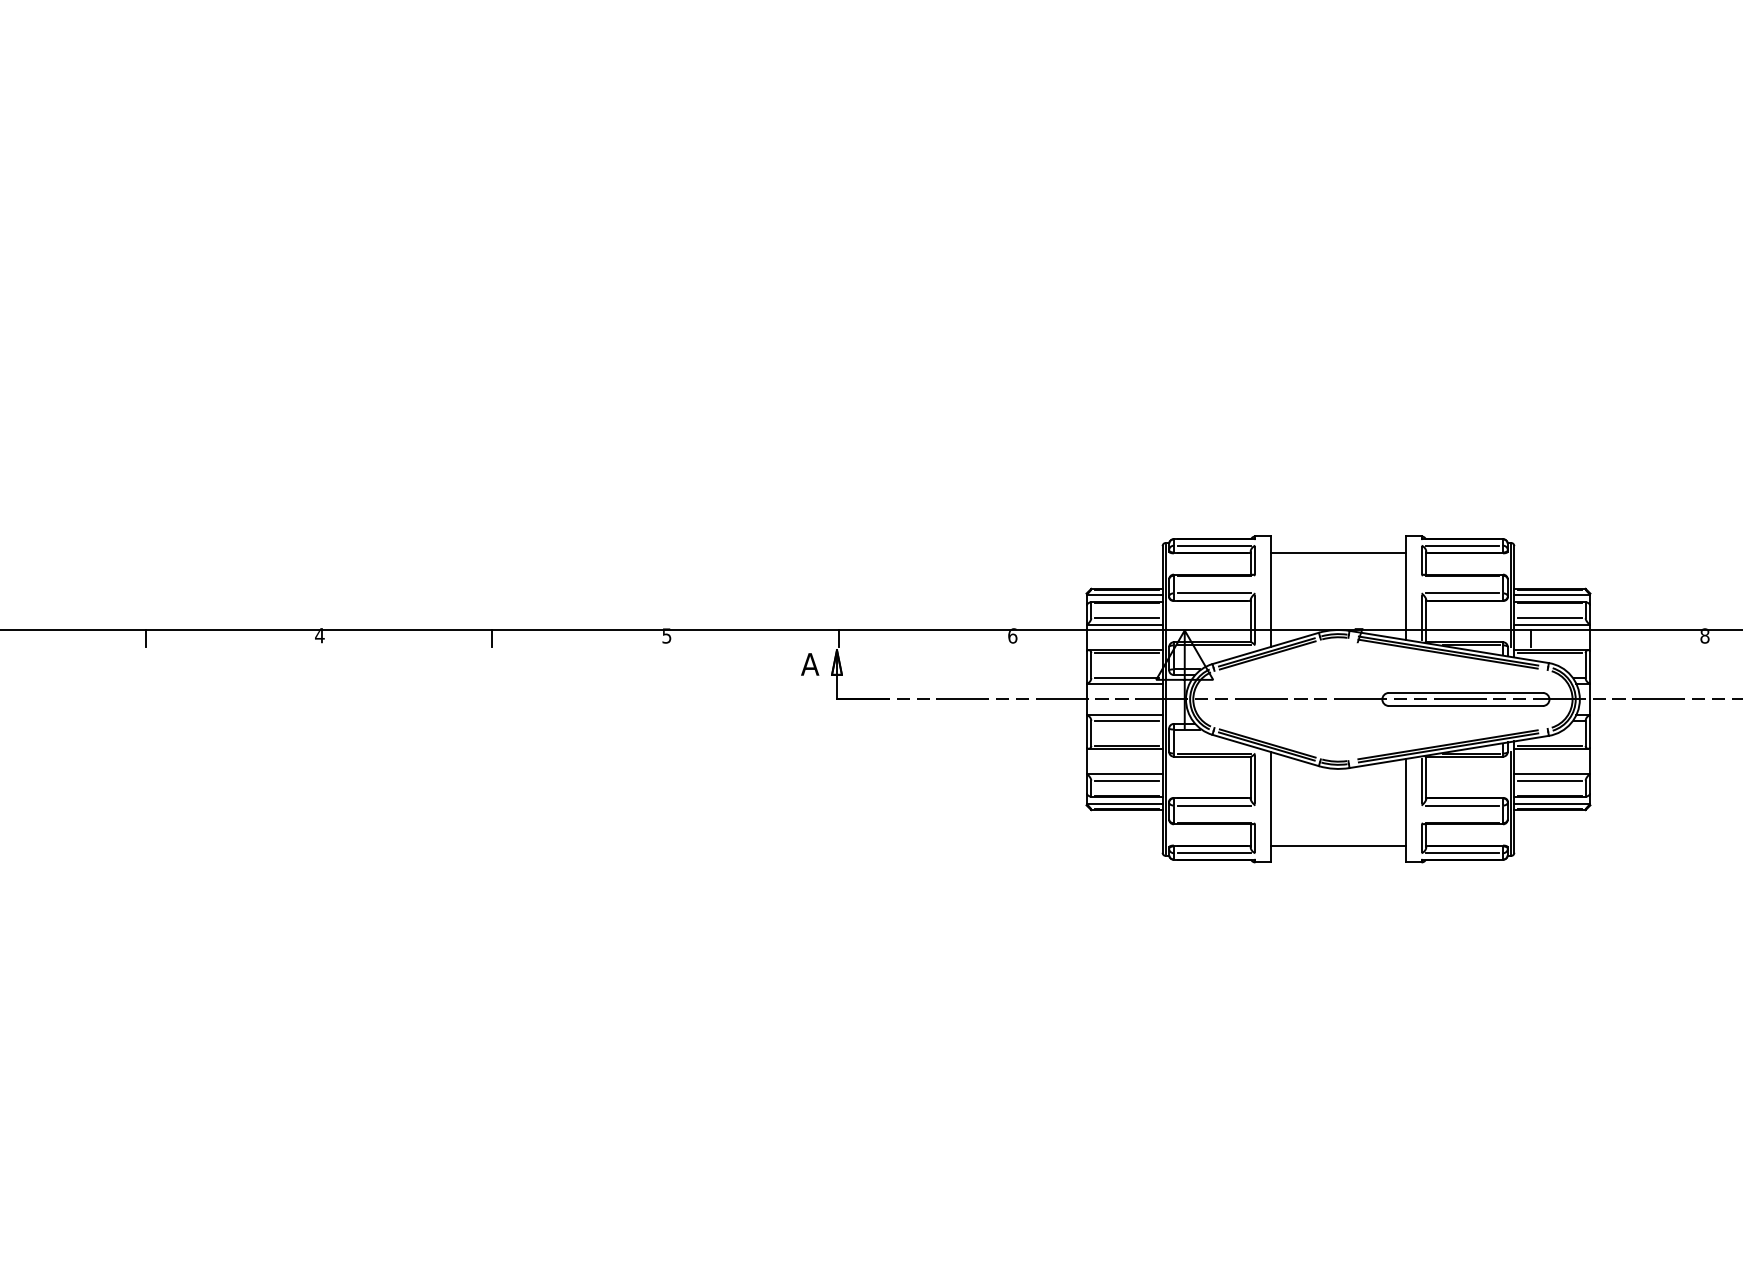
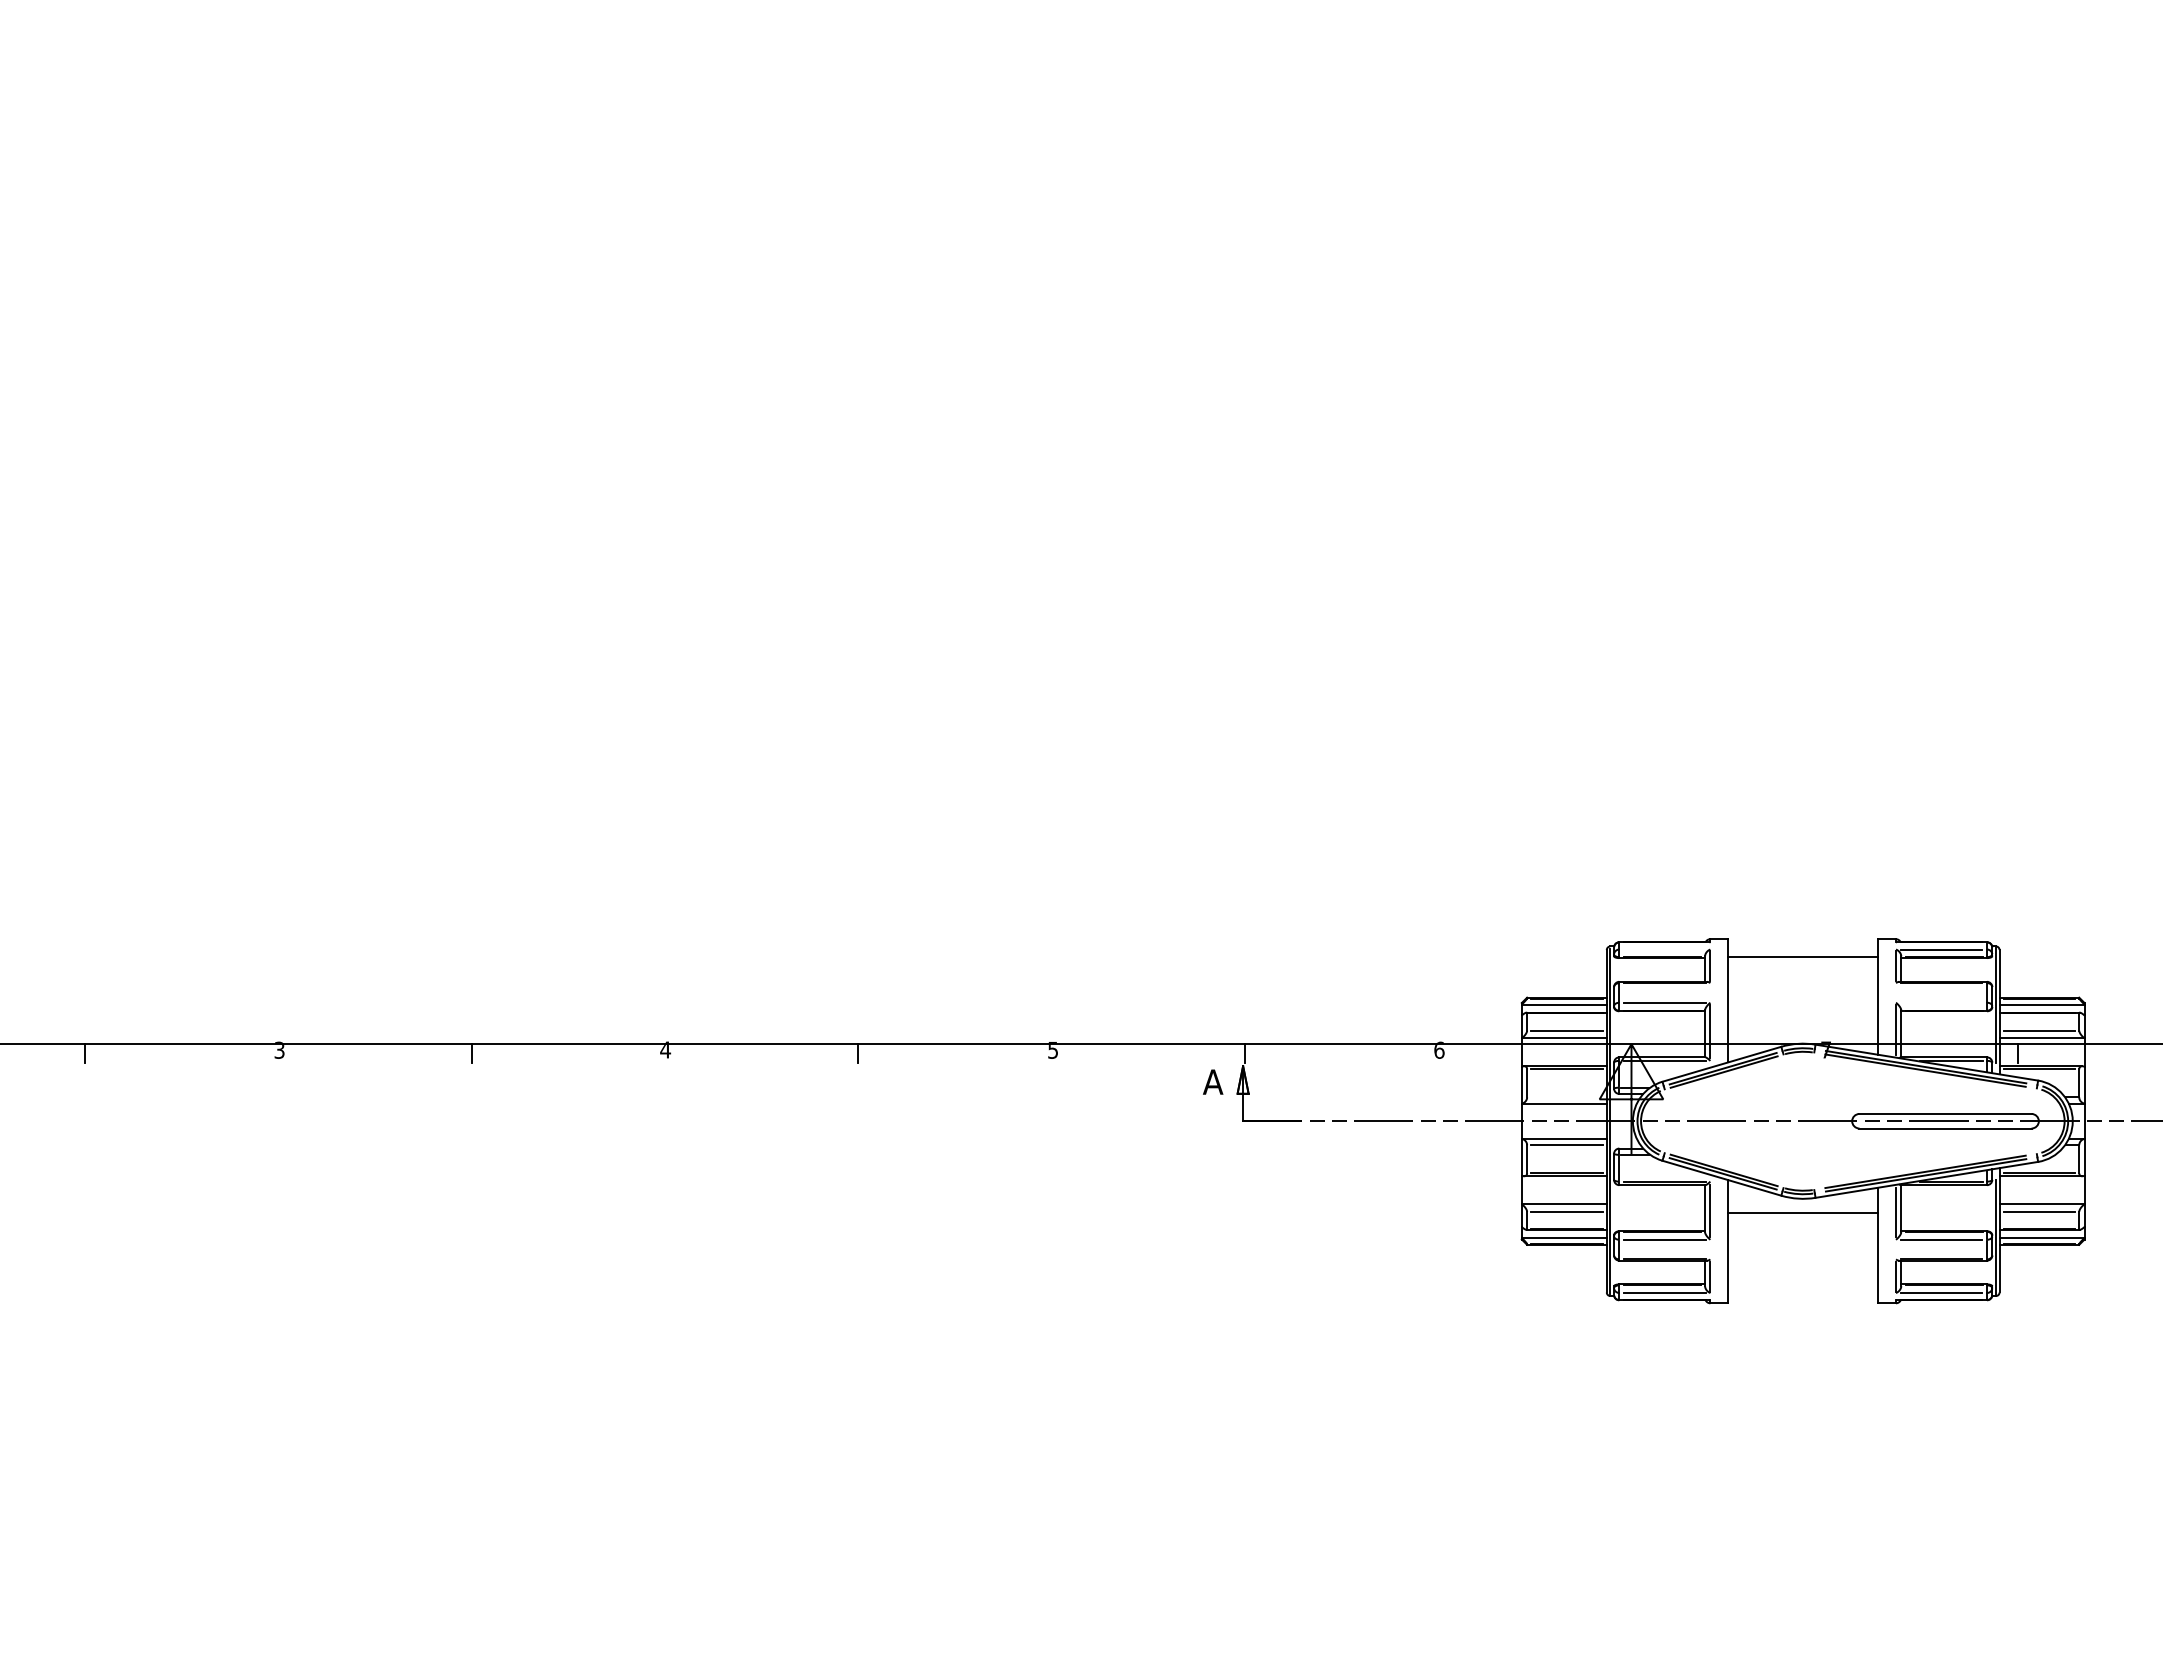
line: (1214, 545) -> (1664, 949), removed
line: (1462, 593) -> (1941, 1002), removed
line: (1126, 678) -> (1566, 1097), removed
line: (1338, 846) -> (1803, 1213), moved

